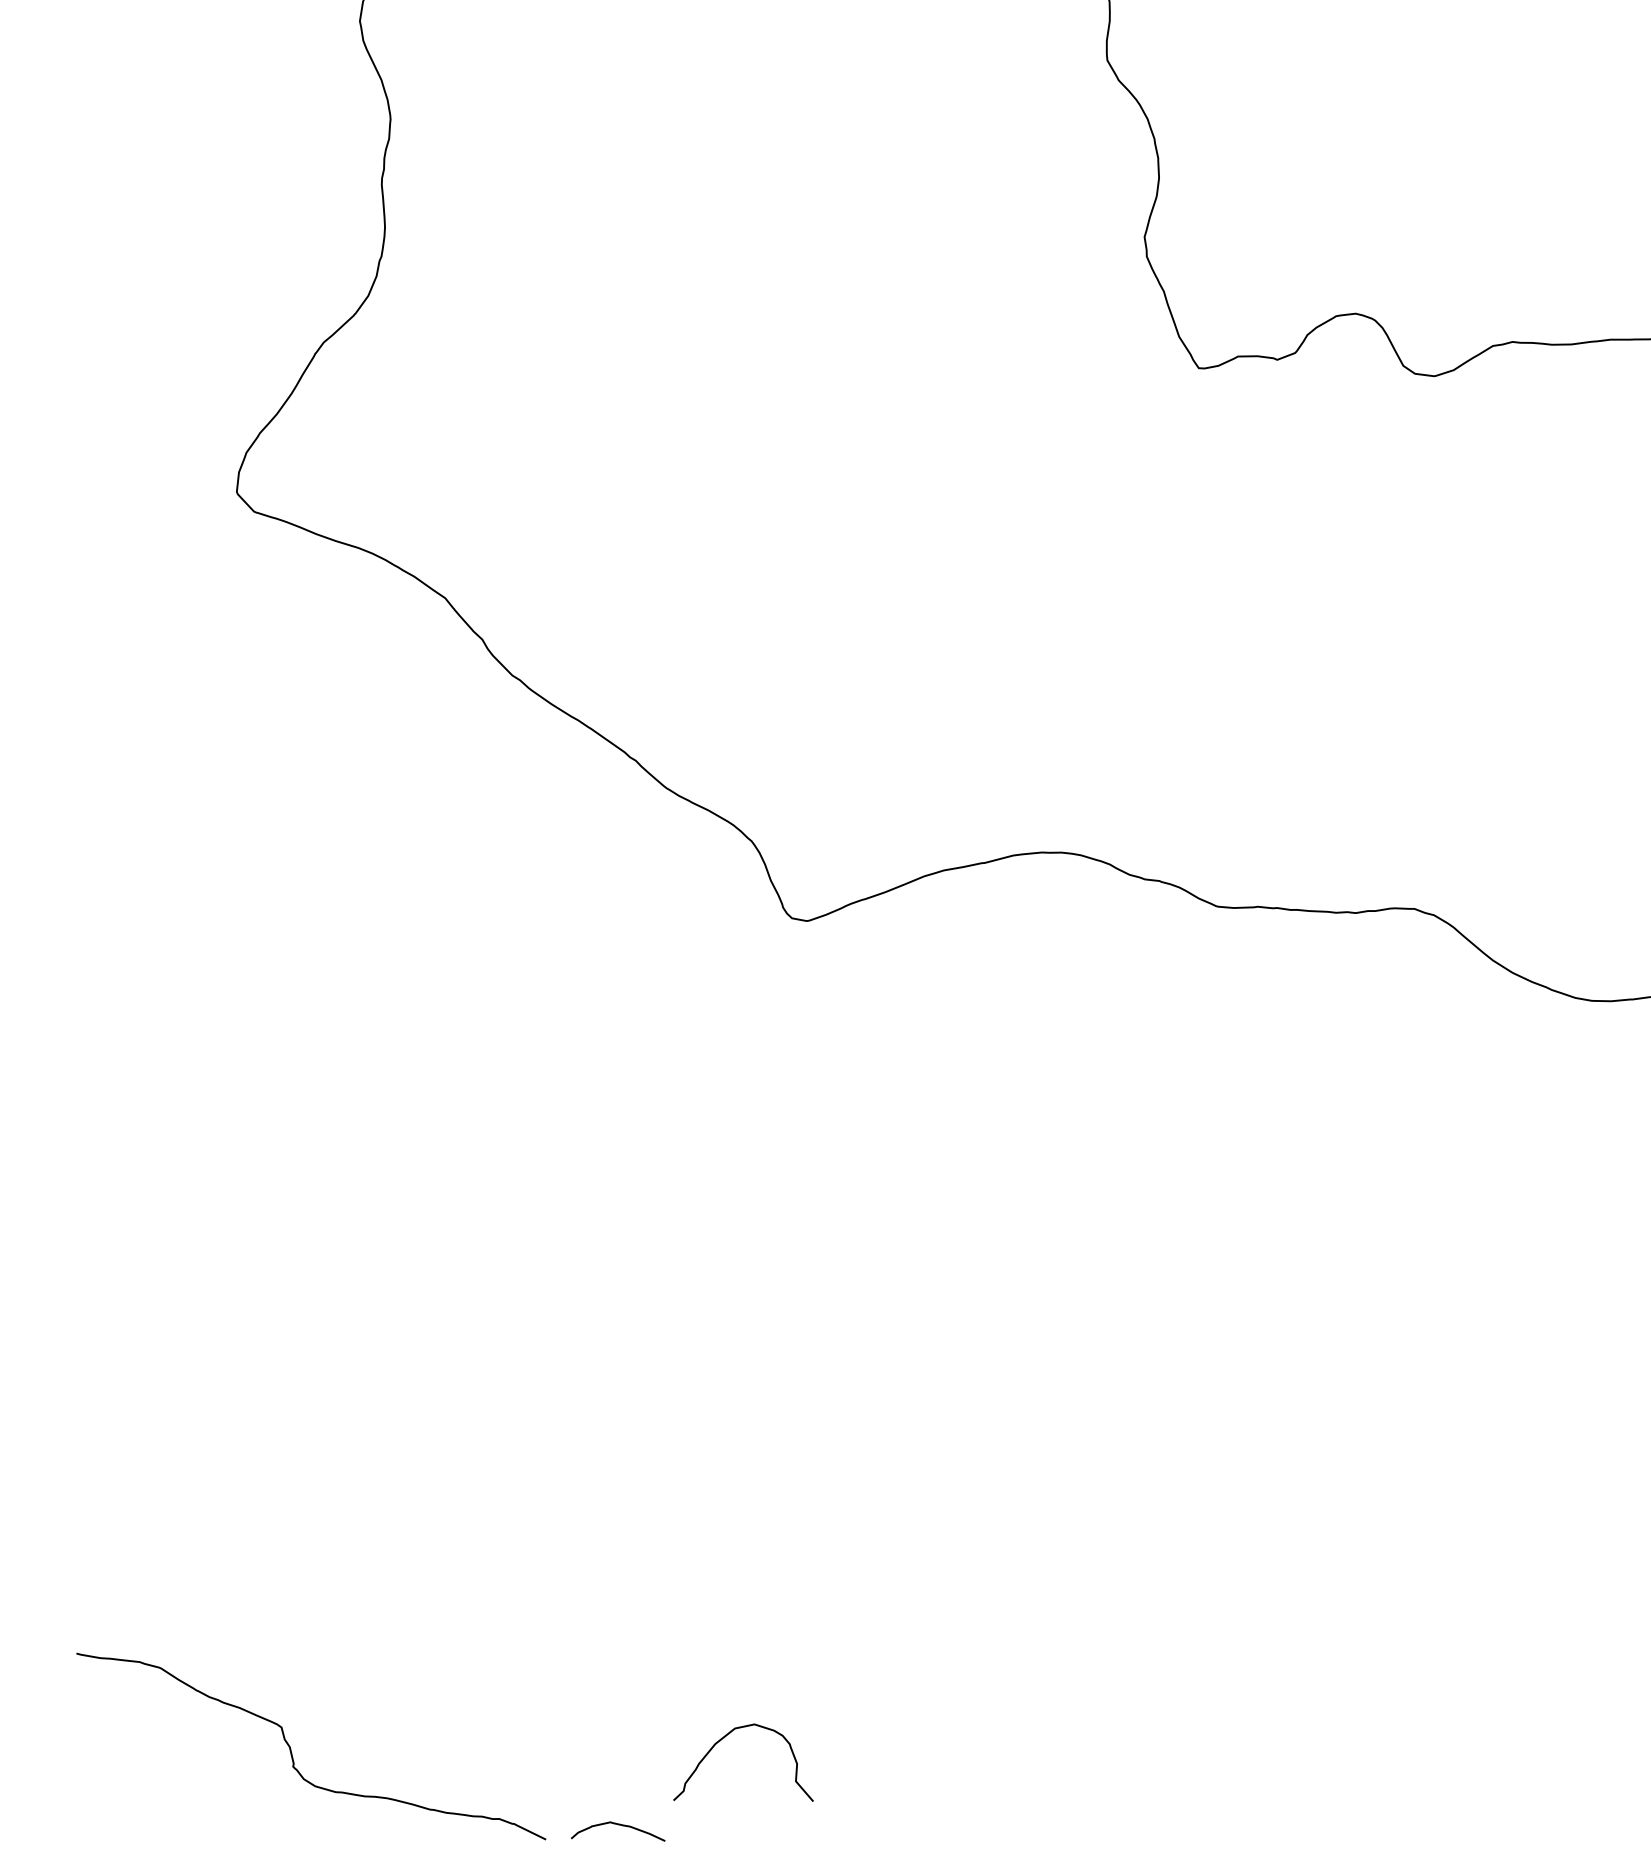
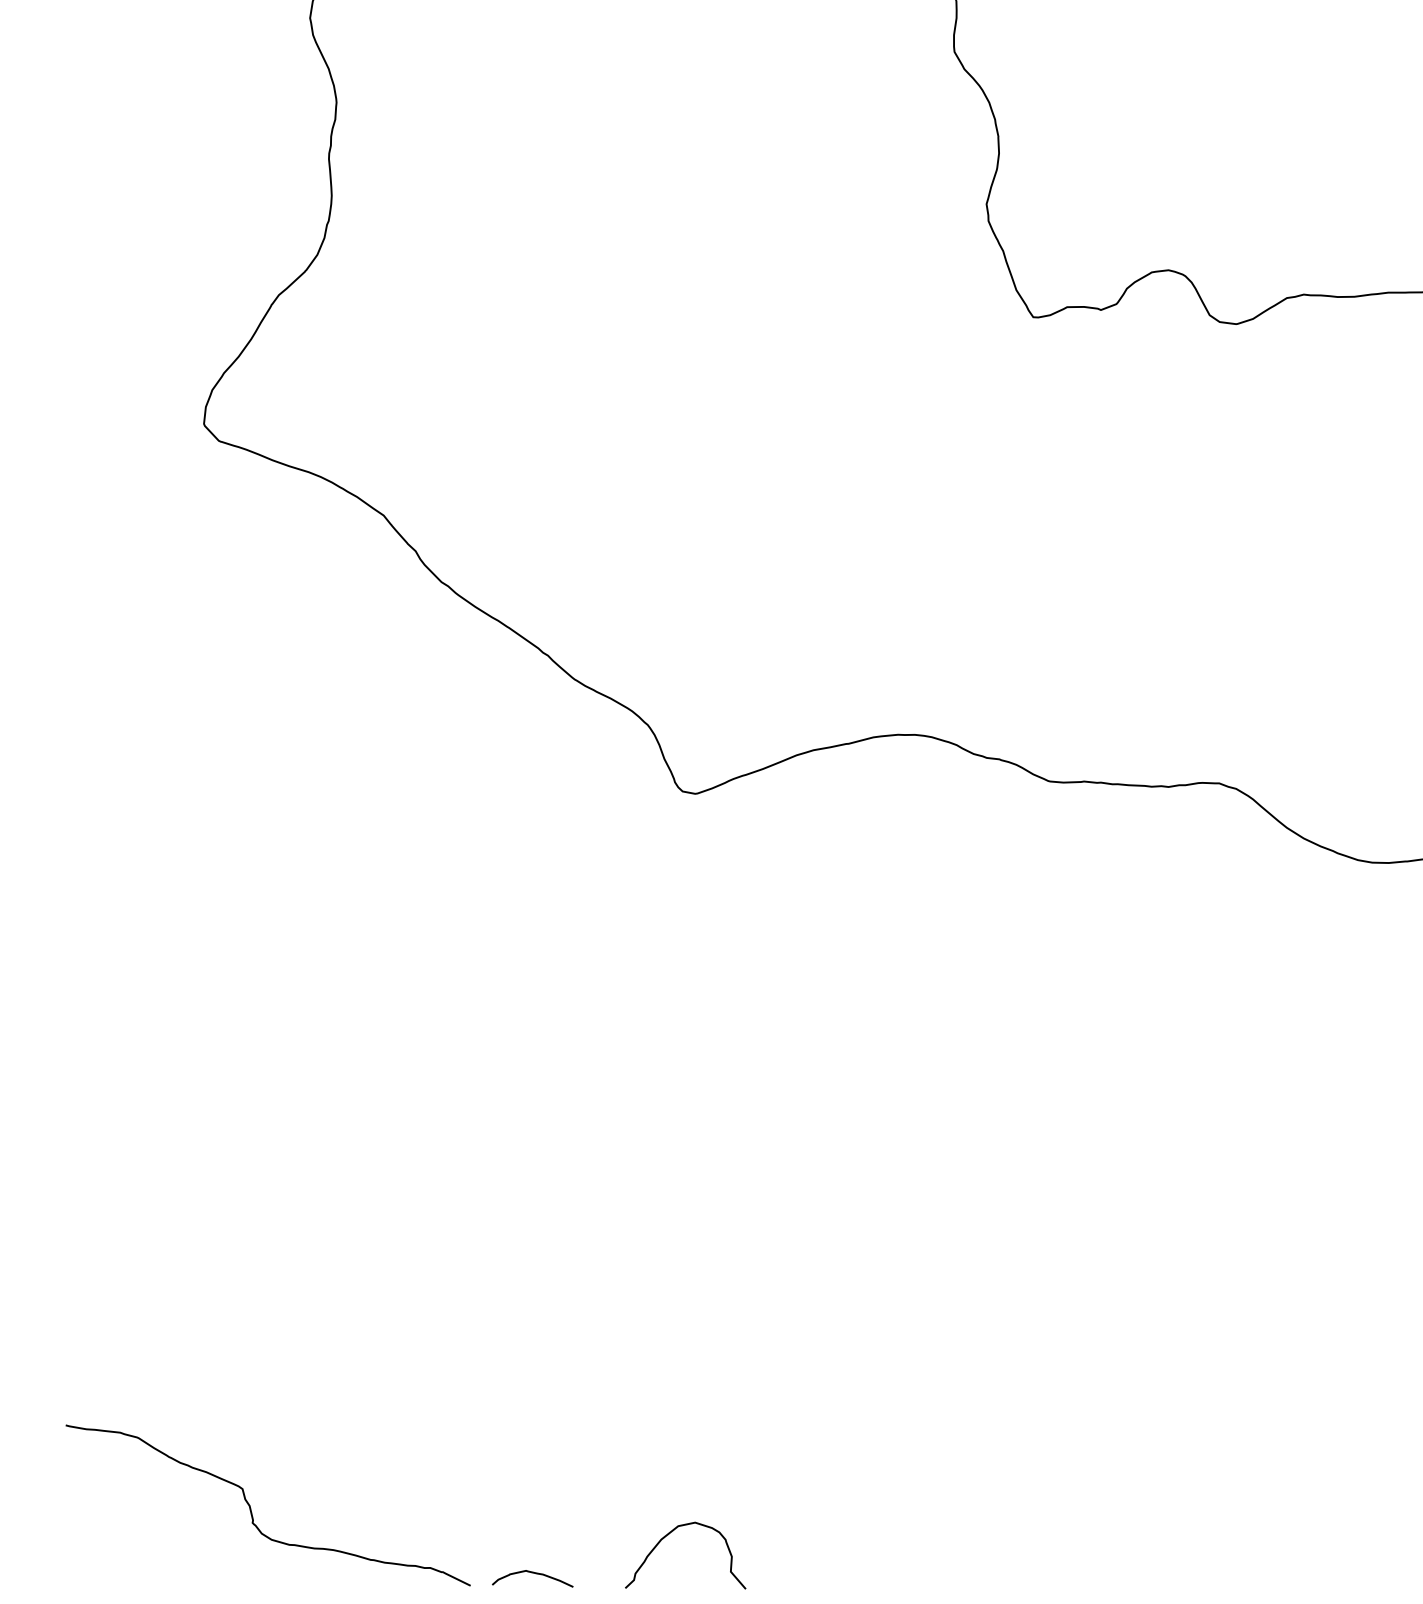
curve: (725, 1737) -> (670, 1533), moved

